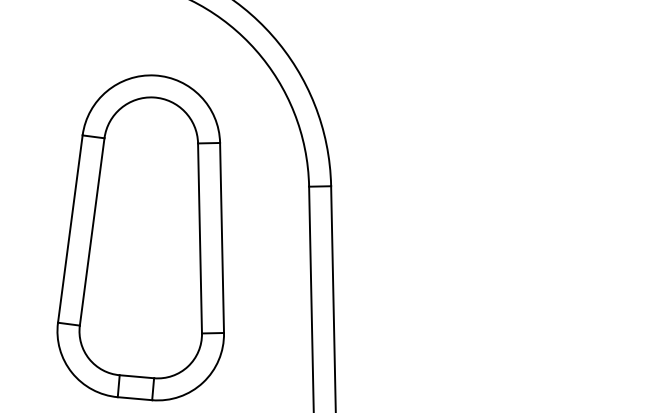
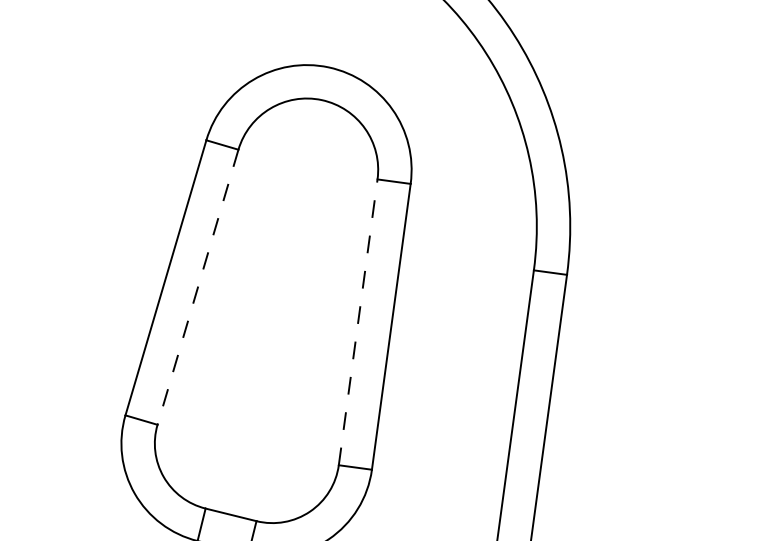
line: (92, 232) -> (198, 288), solid -> dashed
line: (200, 237) -> (359, 321), solid -> dashed

